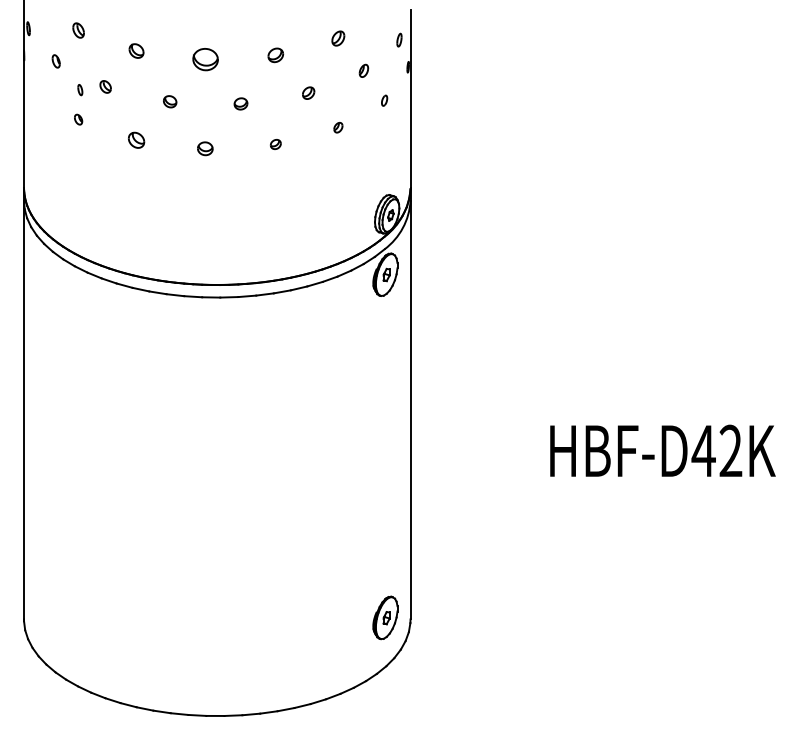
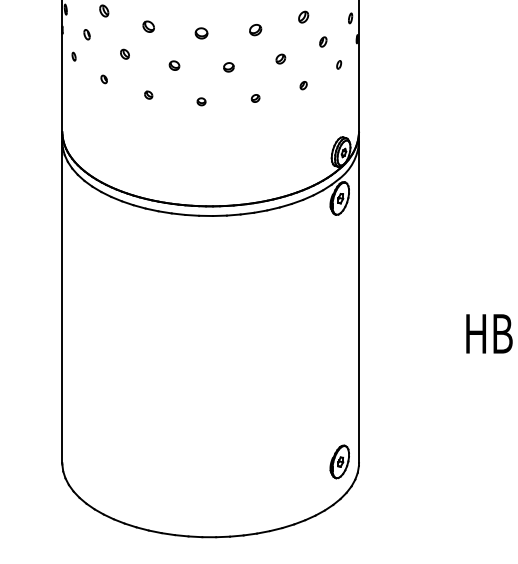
part: (204, 59) -> (200, 33), size x0.62
part: (80, 90) -> (74, 57), moved
part: (136, 139) -> (148, 94), size x0.62
part: (205, 148) -> (201, 101), size x0.71

